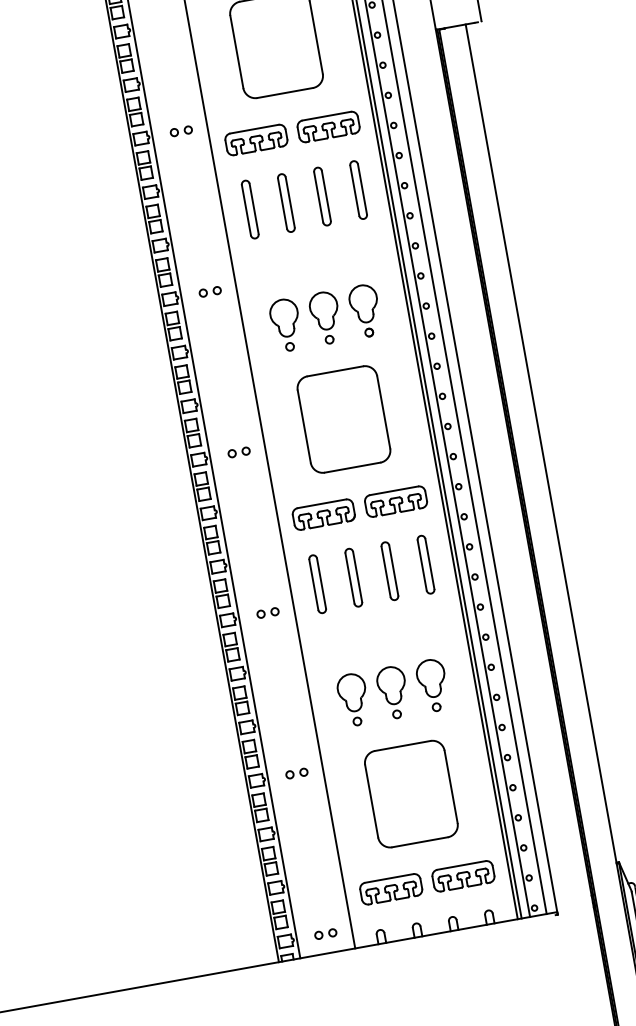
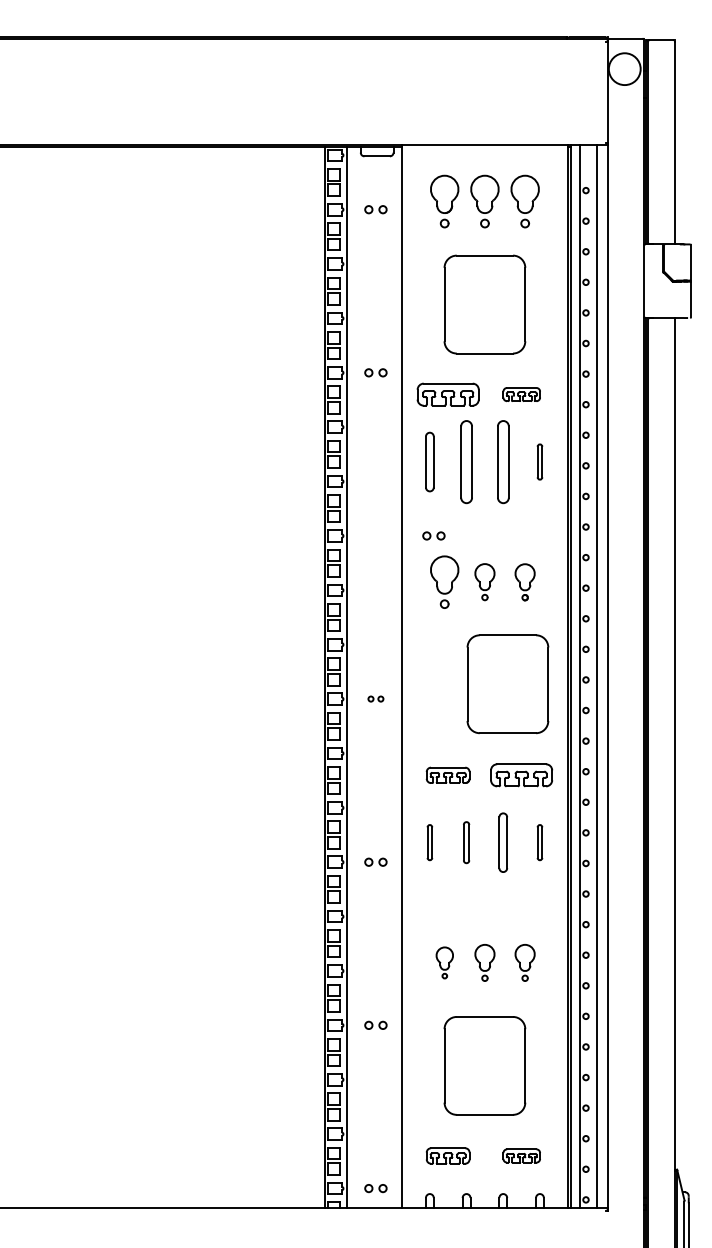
part: (328, 126) -> (521, 394), size x0.6
part: (358, 189) -> (539, 461), size x0.6
part: (321, 196) -> (502, 461), size x1.4
part: (286, 202) -> (466, 461), size x1.4
part: (209, 291) -> (433, 535), moved
part: (364, 311) -> (524, 582), size x0.7
part: (325, 317) -> (484, 581), size x0.7
part: (343, 419) -> (507, 684), moved
part: (238, 451) -> (375, 698), size x0.7
part: (323, 514) -> (447, 775), size x0.7
part: (425, 564) -> (539, 842), size x0.6
part: (353, 577) -> (466, 842), size x0.7
part: (317, 584) -> (429, 842), size x0.6
part: (432, 685) -> (524, 962), size x0.7
part: (392, 692) -> (484, 962), size x0.7
part: (353, 699) -> (444, 962), size x0.6
part: (463, 875) -> (521, 1155), size x0.6
part: (390, 888) -> (447, 1155), size x0.7

